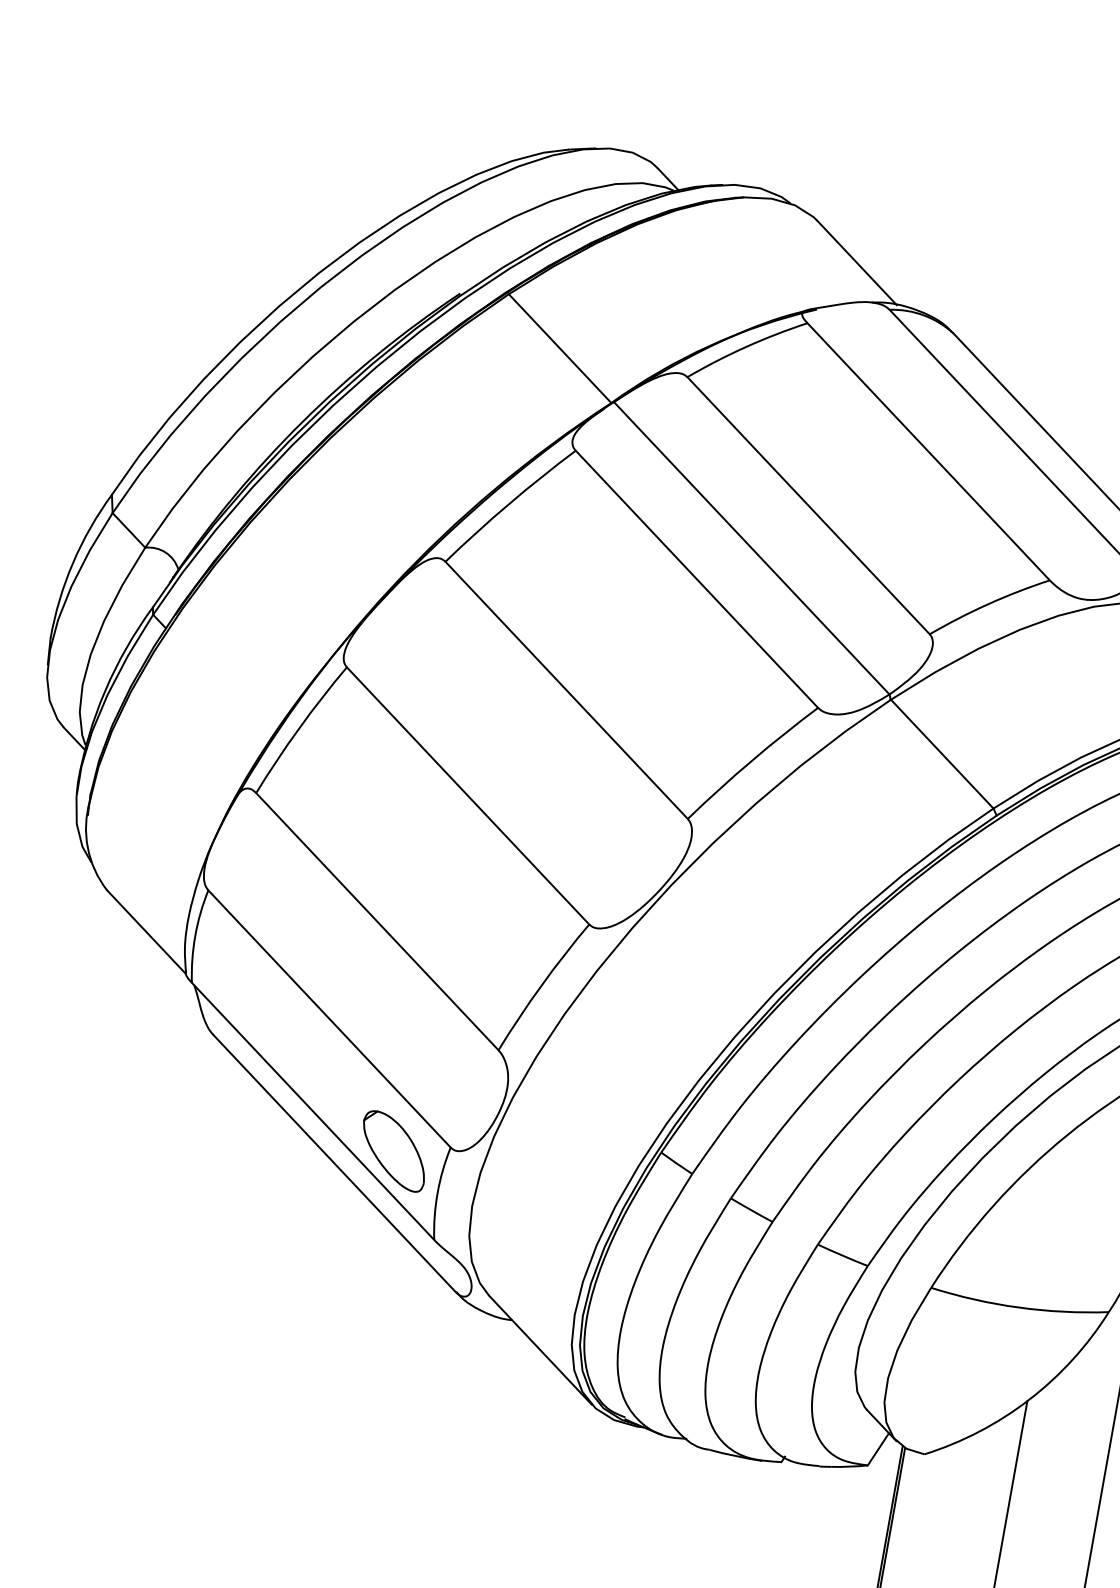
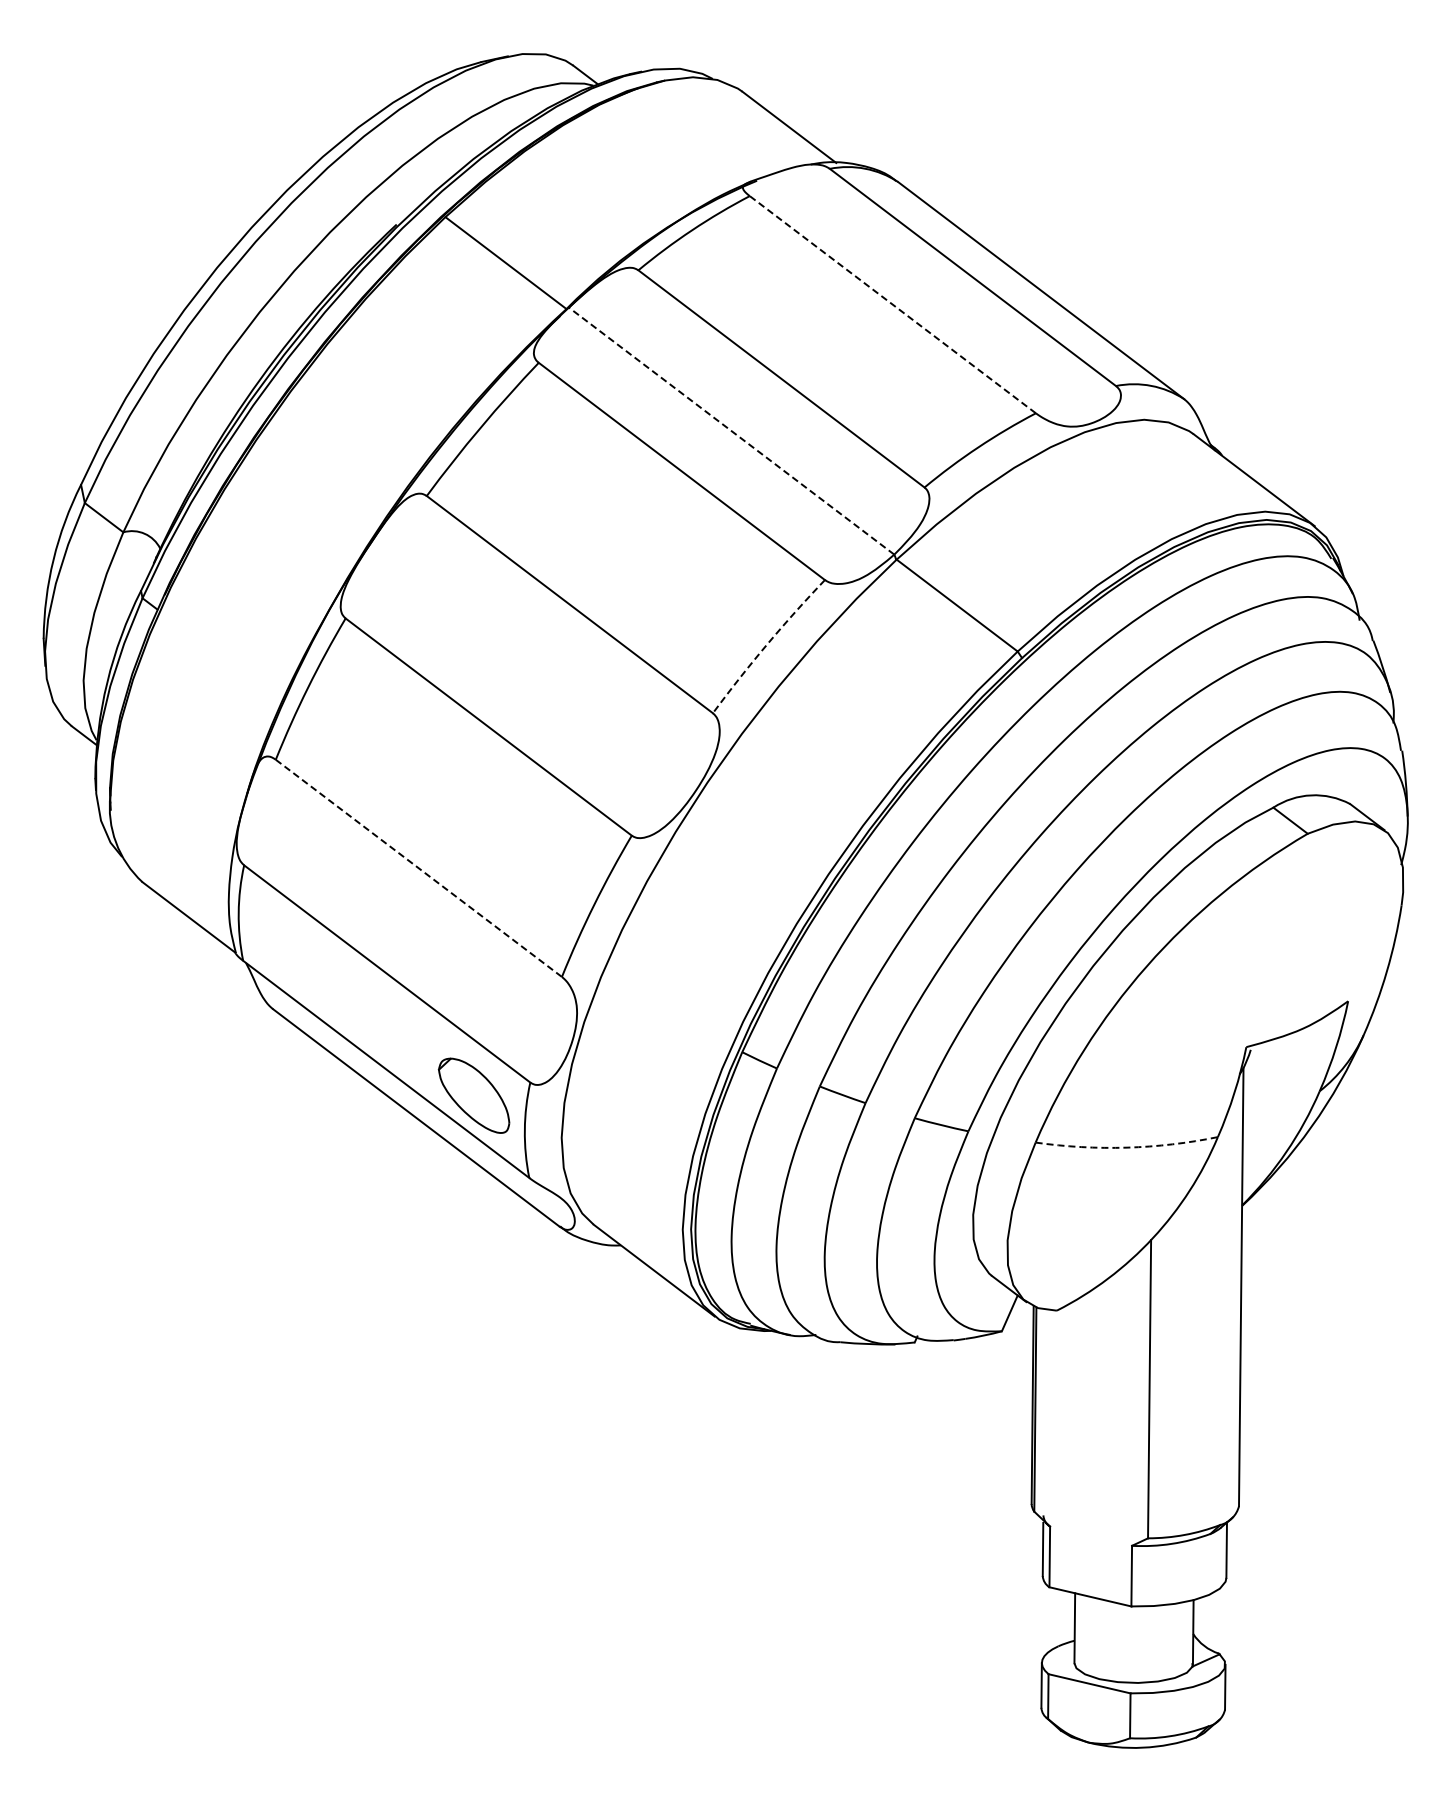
line: (928, 451) -> (892, 304), solid -> dashed
line: (751, 547) -> (731, 430), solid -> dashed
arc: (750, 760) -> (766, 644), solid -> dashed
line: (376, 921) -> (418, 868), solid -> dashed
arc: (1018, 1307) -> (1126, 1147), solid -> dashed

